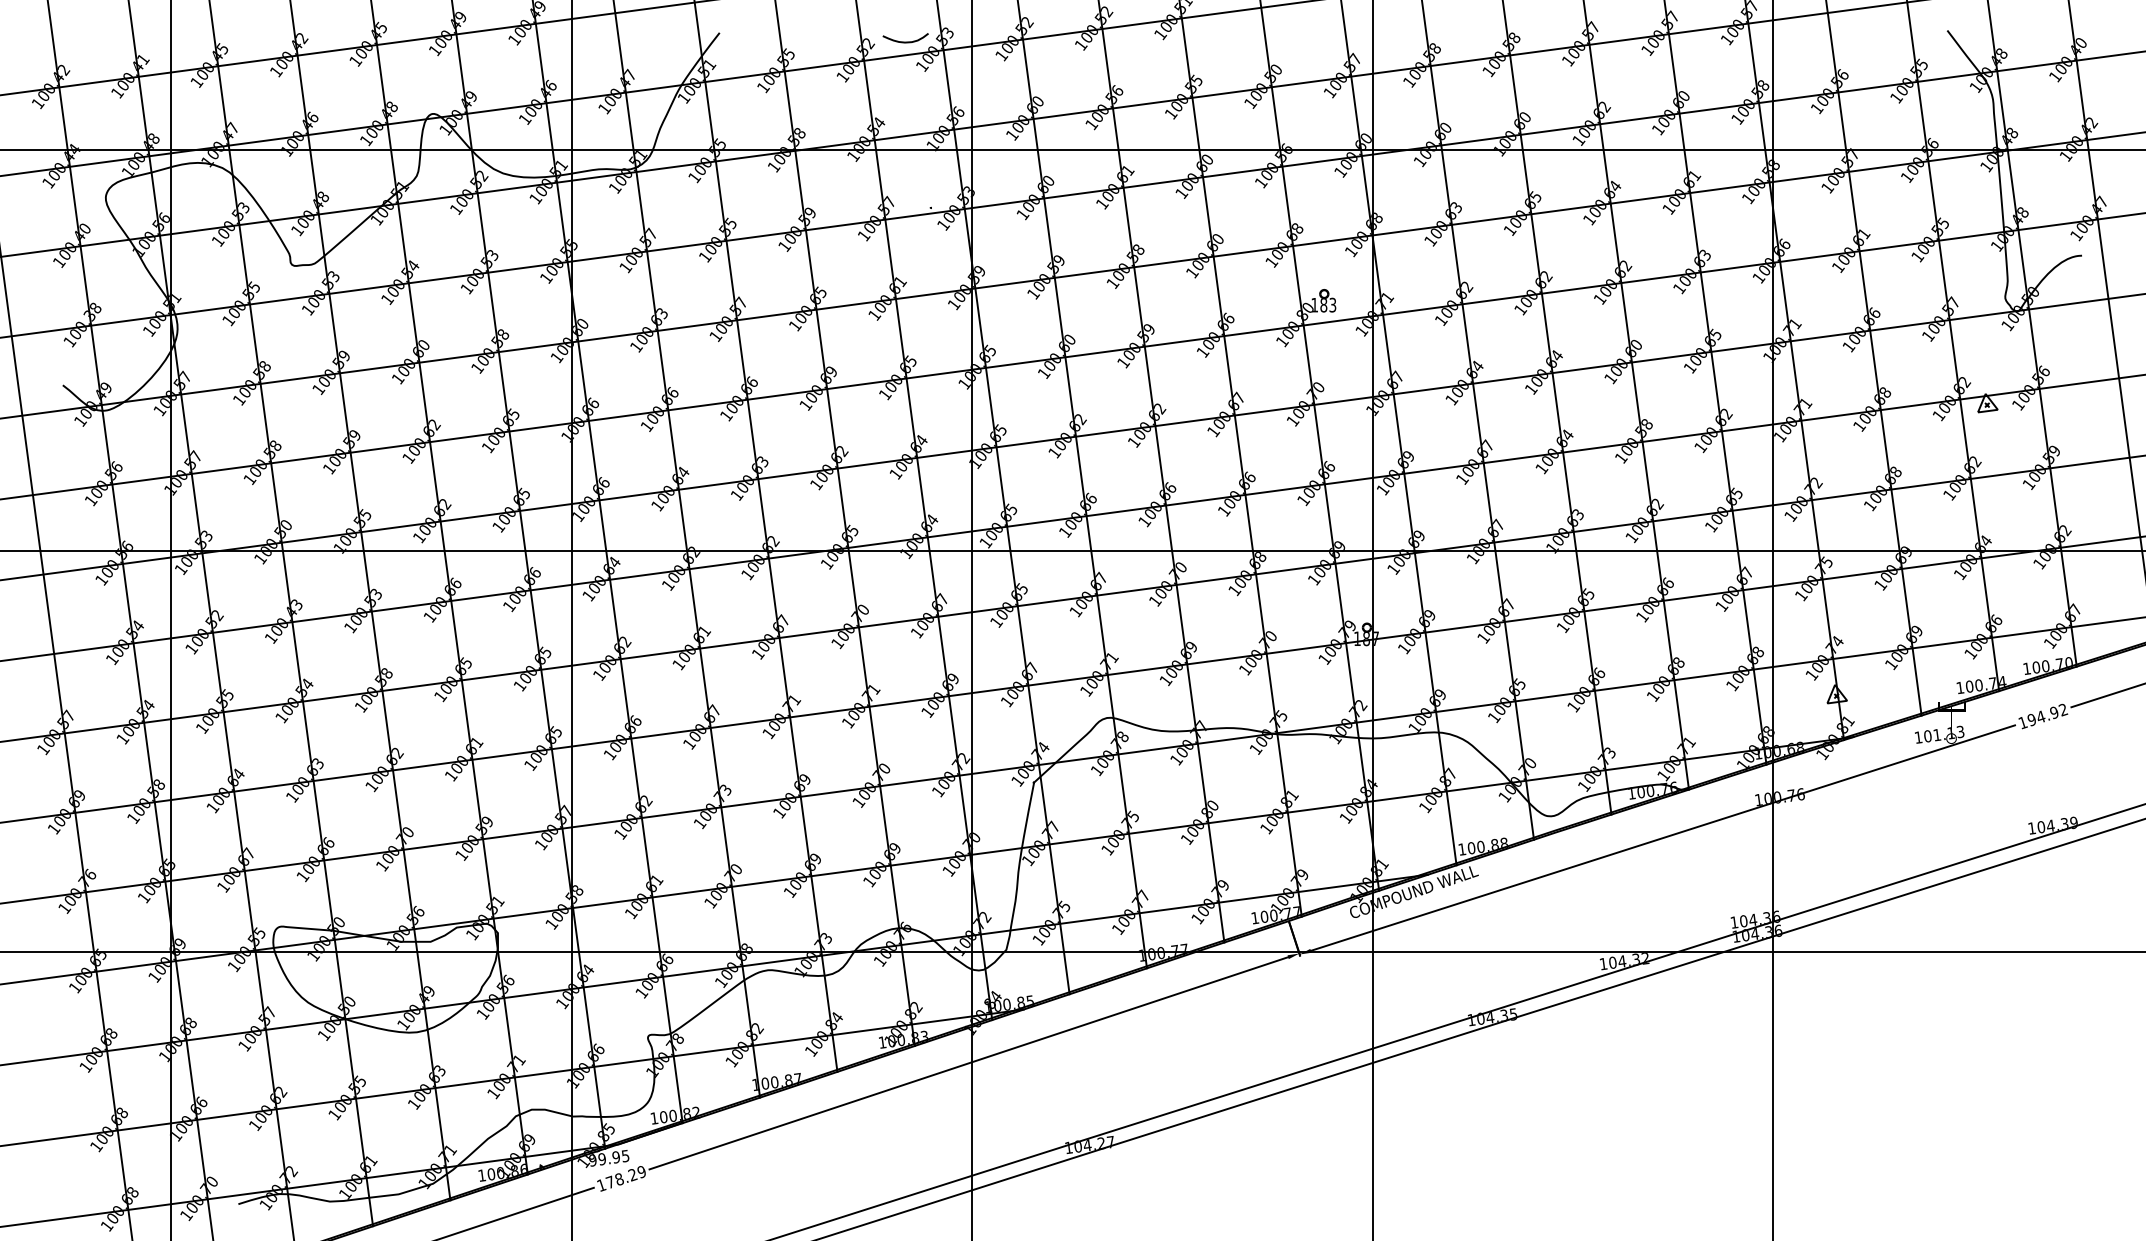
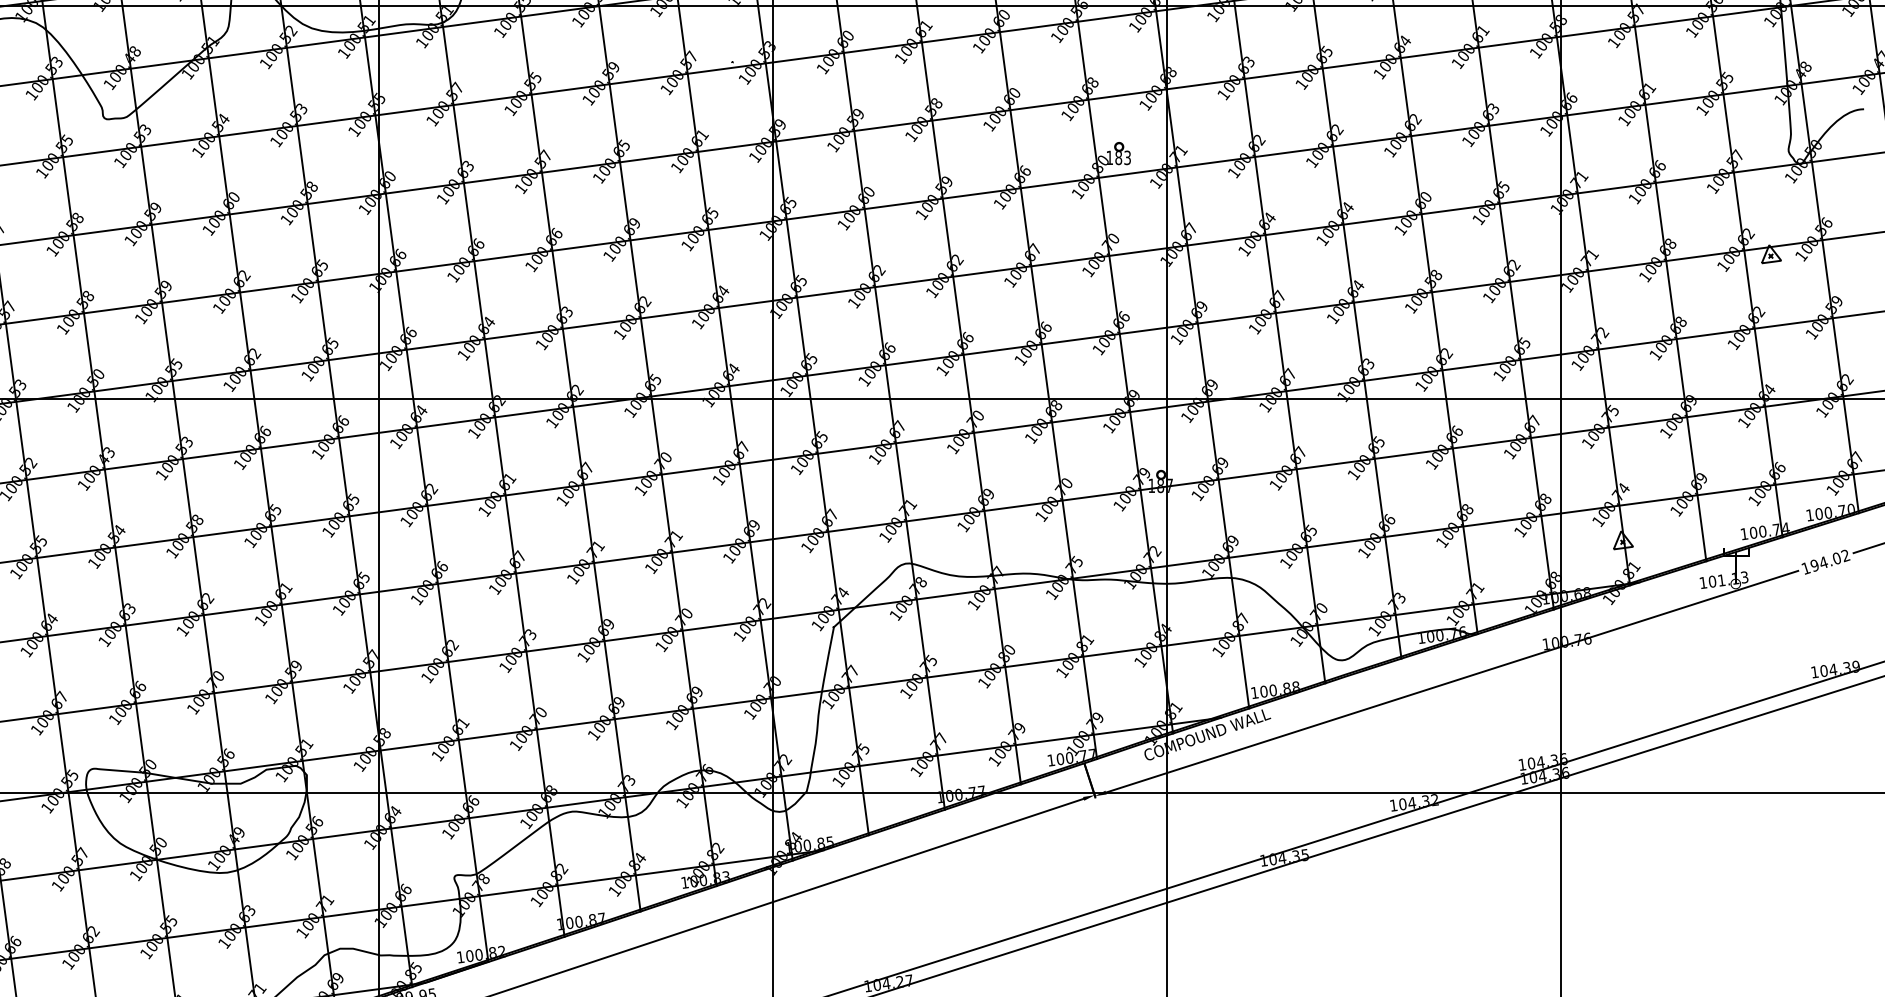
text: (2054, 713) -> (1836, 559), 194.92 -> 194.02

